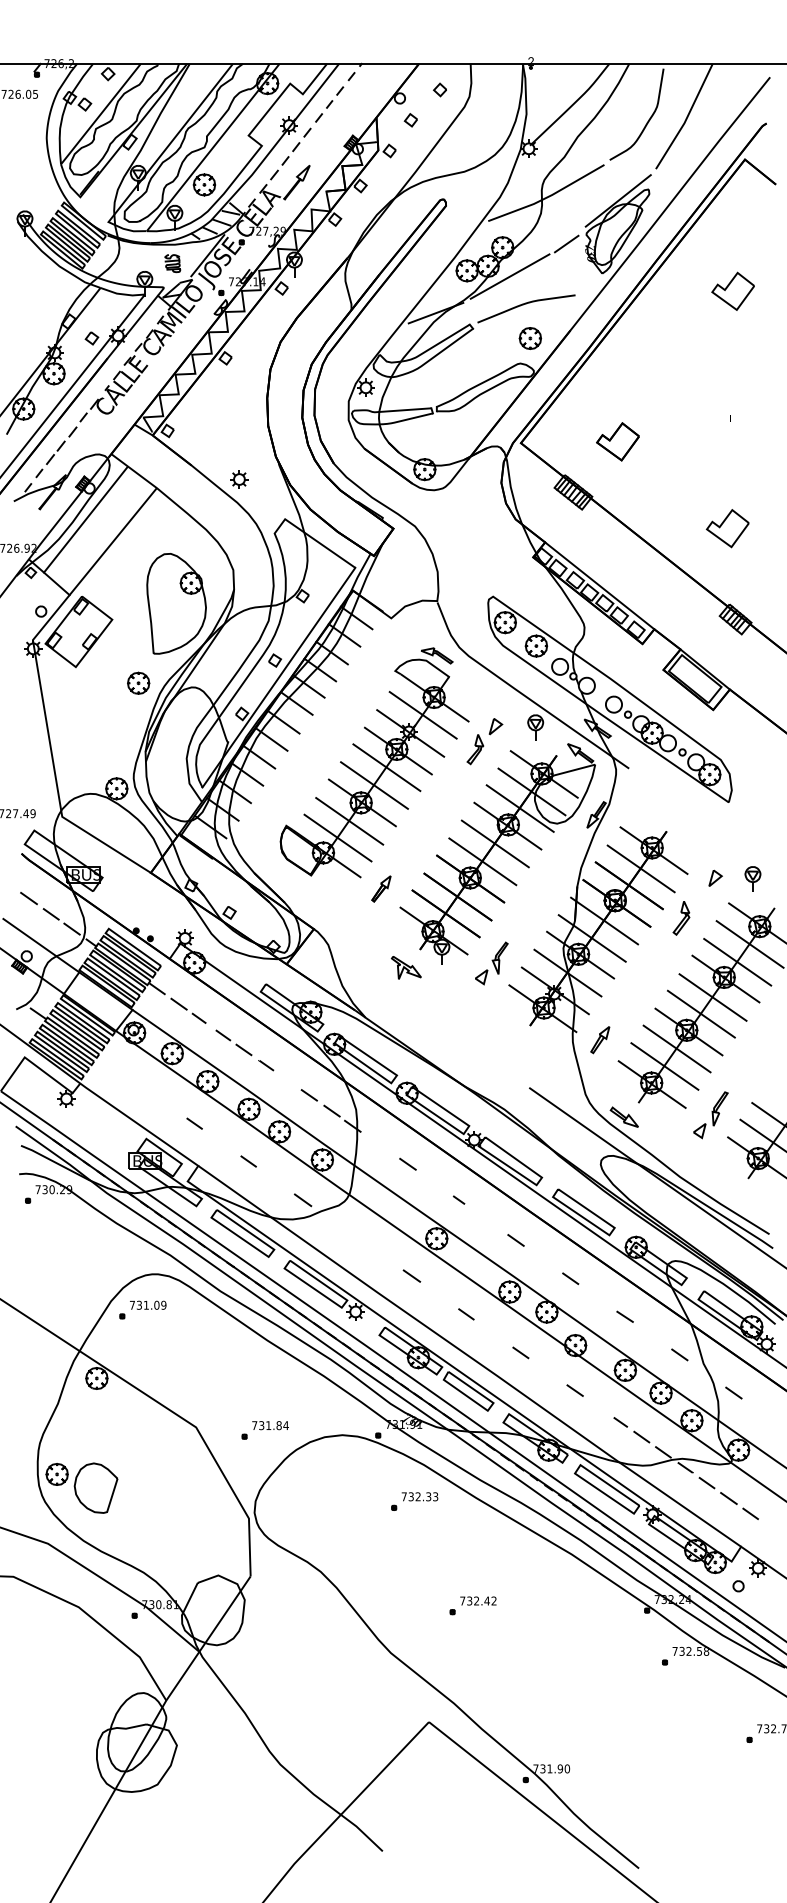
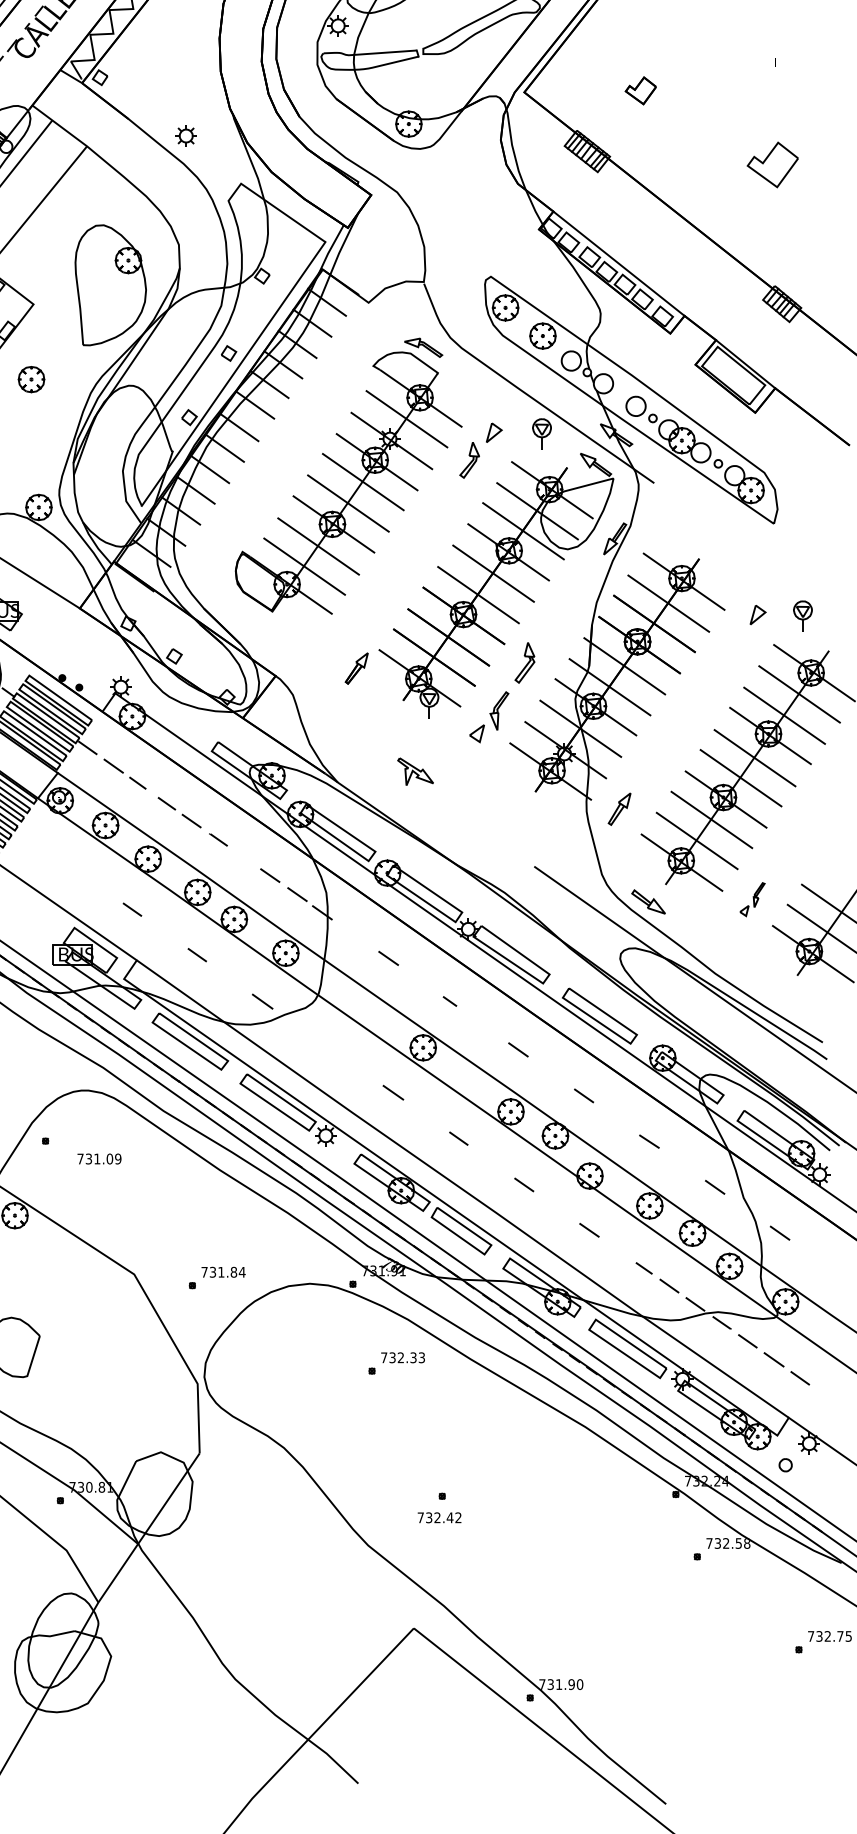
part: (617, 441) -> (640, 90), size x0.6
part: (727, 528) -> (772, 164), moved
part: (138, 682) -> (31, 378), moved
part: (381, 888) -> (356, 668), moved
part: (681, 918) -> (524, 663), moved
part: (405, 967) -> (414, 771), moved
part: (710, 1115) -> (751, 899), size x0.6
text: (148, 1304) -> (99, 1158), moved
text: (478, 1600) -> (439, 1517), moved

